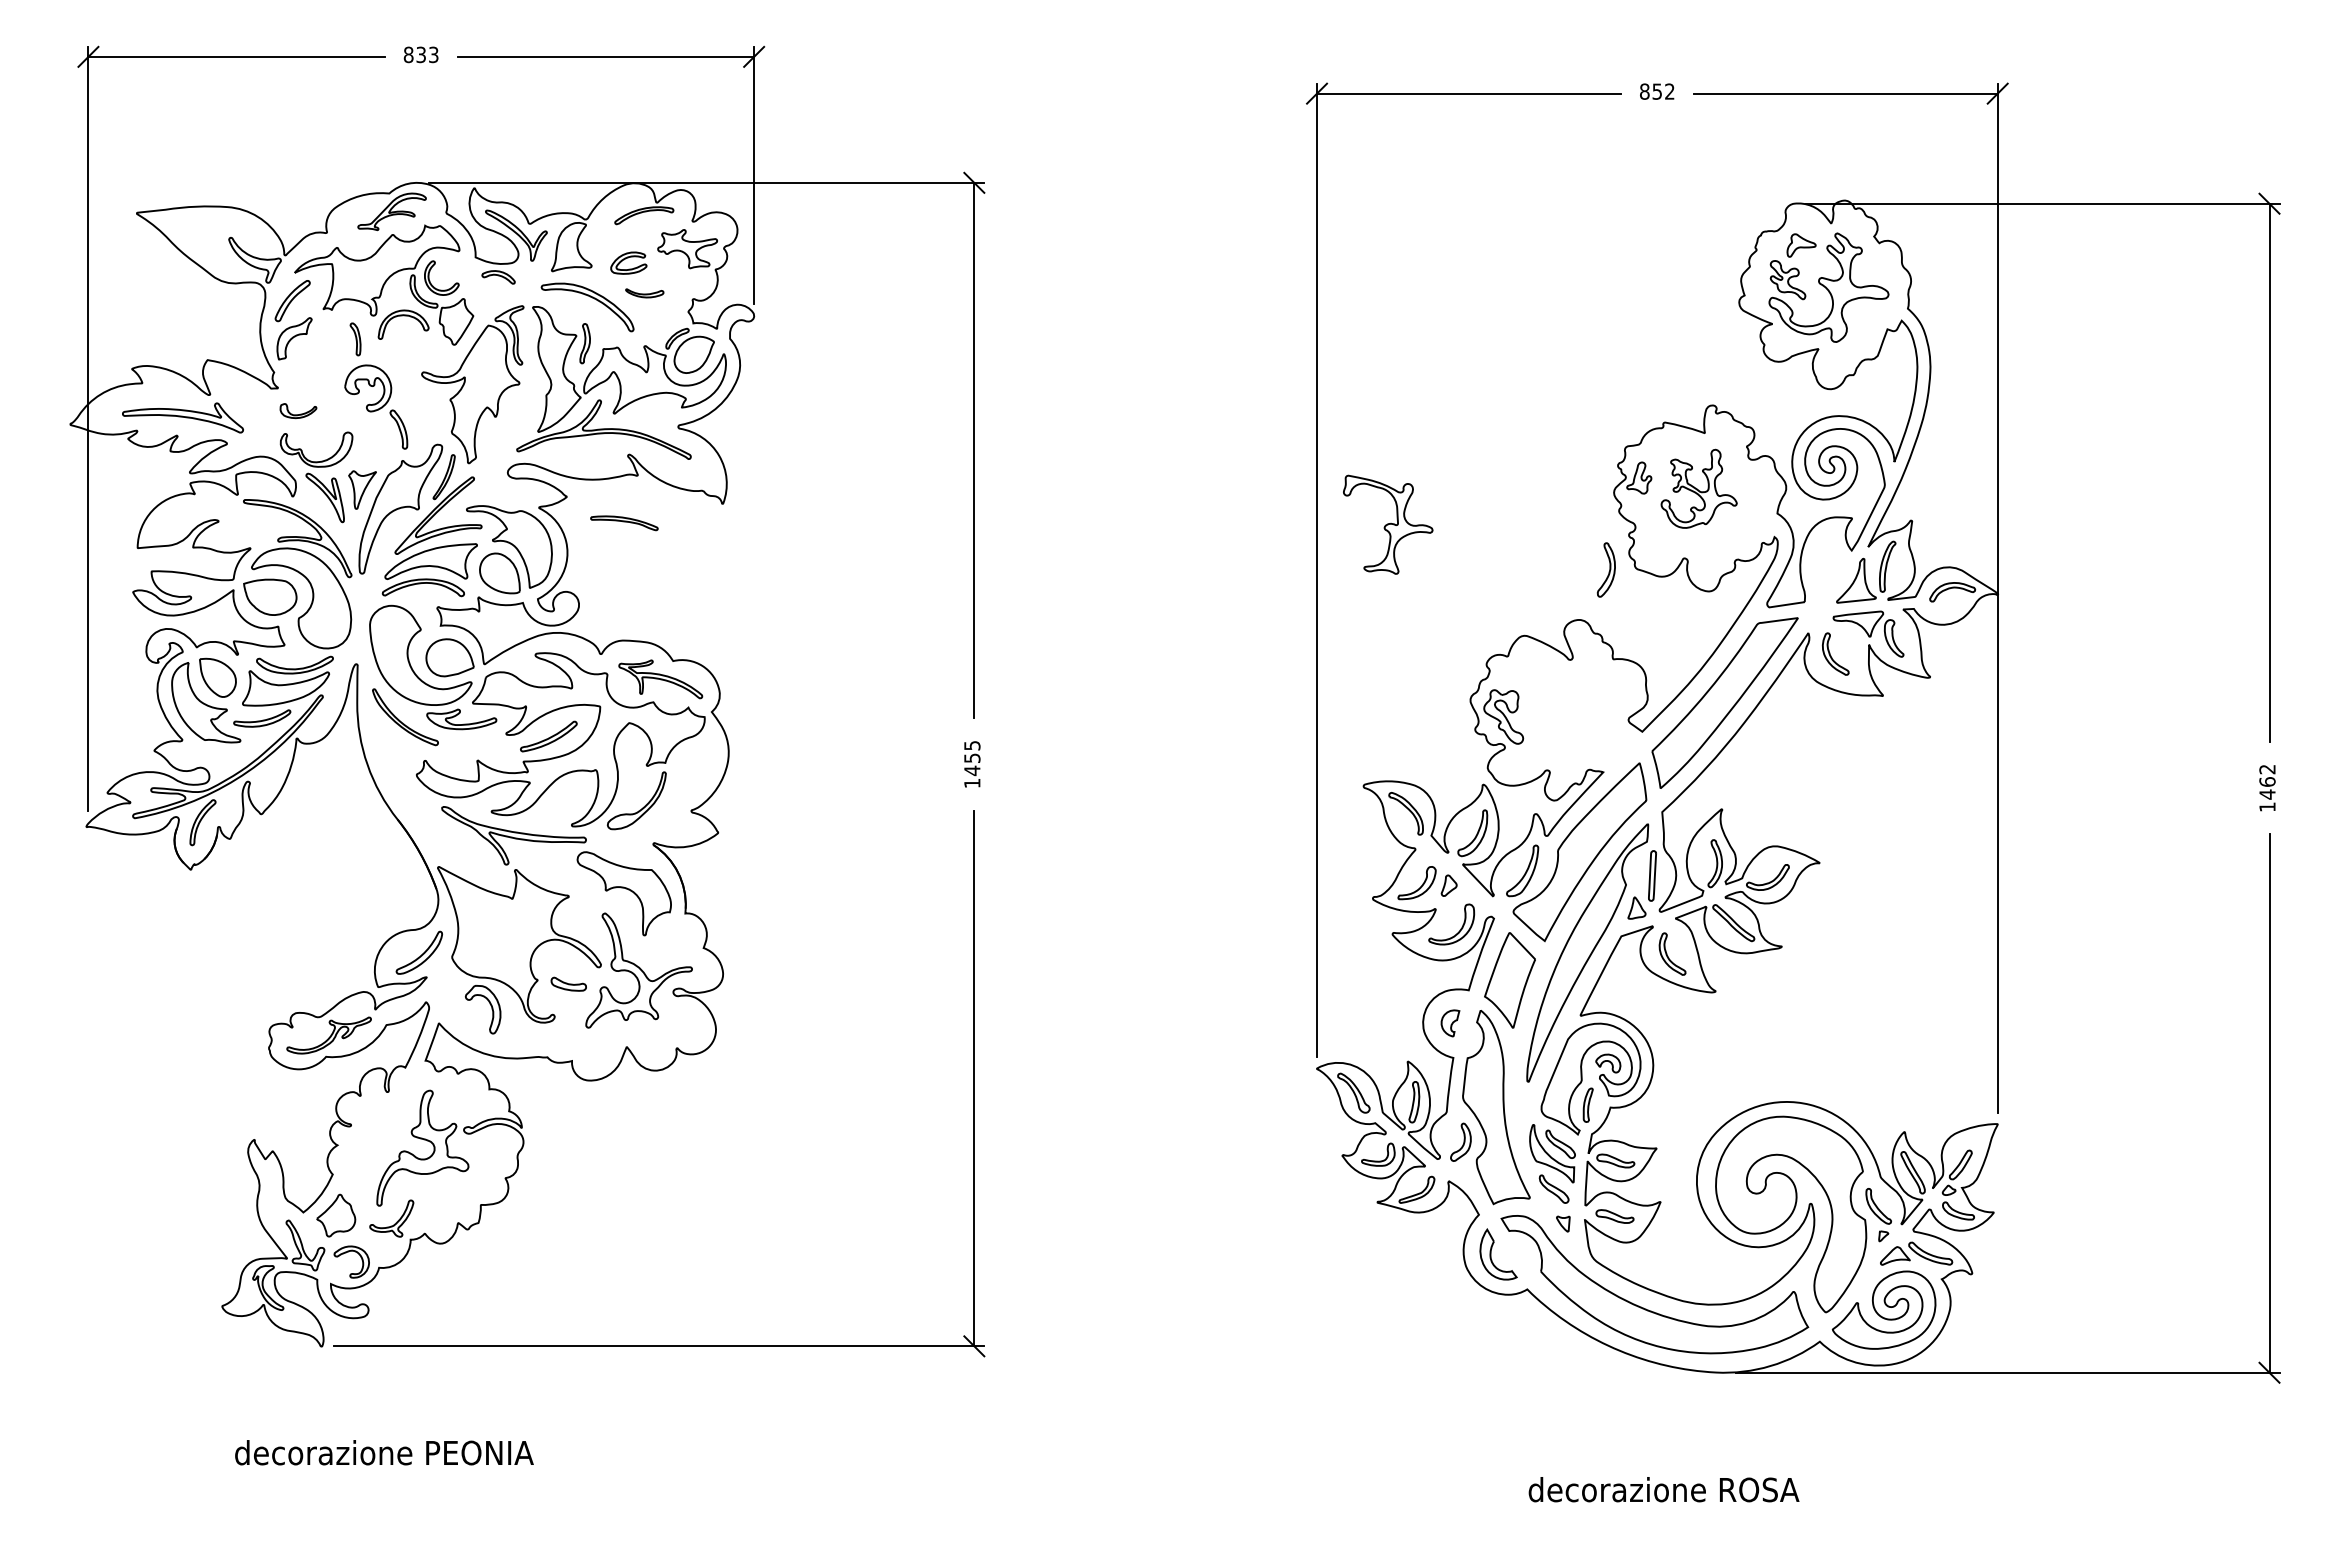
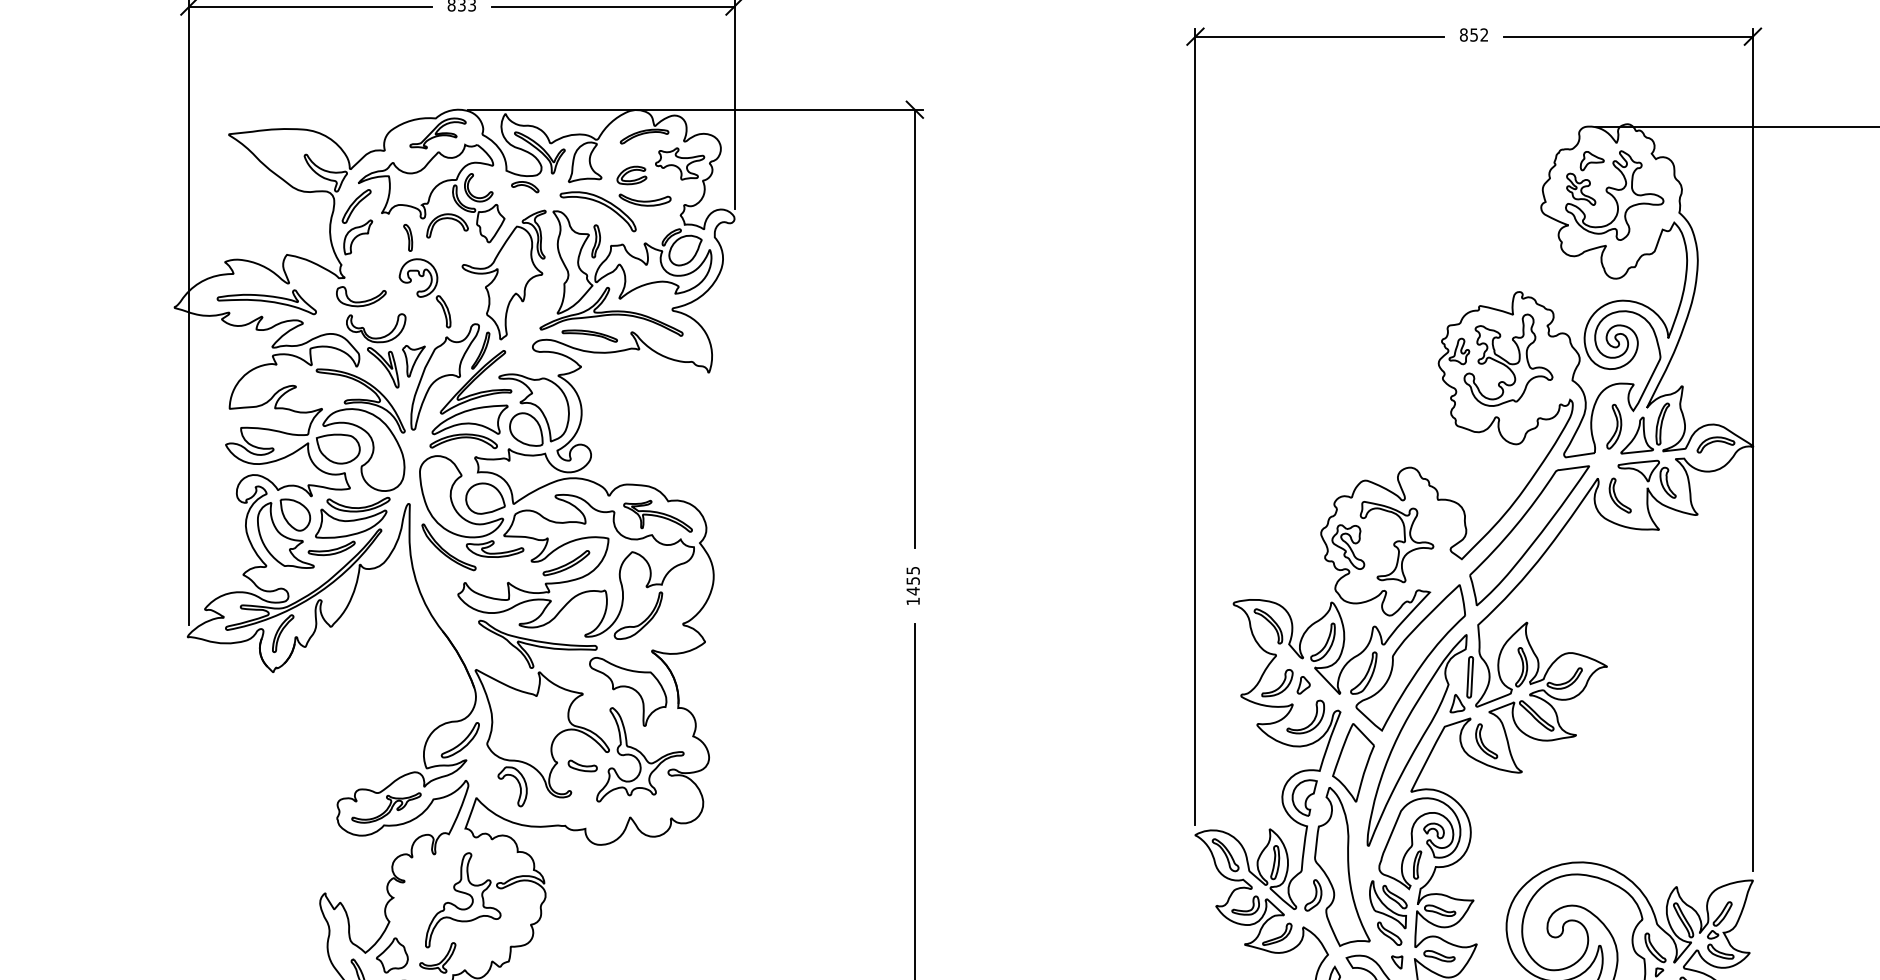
part: (644, 293) -> (644, 200), size x1.67
part: (298, 410) -> (361, 296), size x1.67
part: (1698, 488) -> (1507, 360), size x1.43
part: (624, 523) -> (589, 336), moved
part: (1388, 524) -> (1397, 541), moved
part: (1605, 569) -> (1613, 426), moved
part: (1450, 1023) -> (1304, 798), size x1.67

